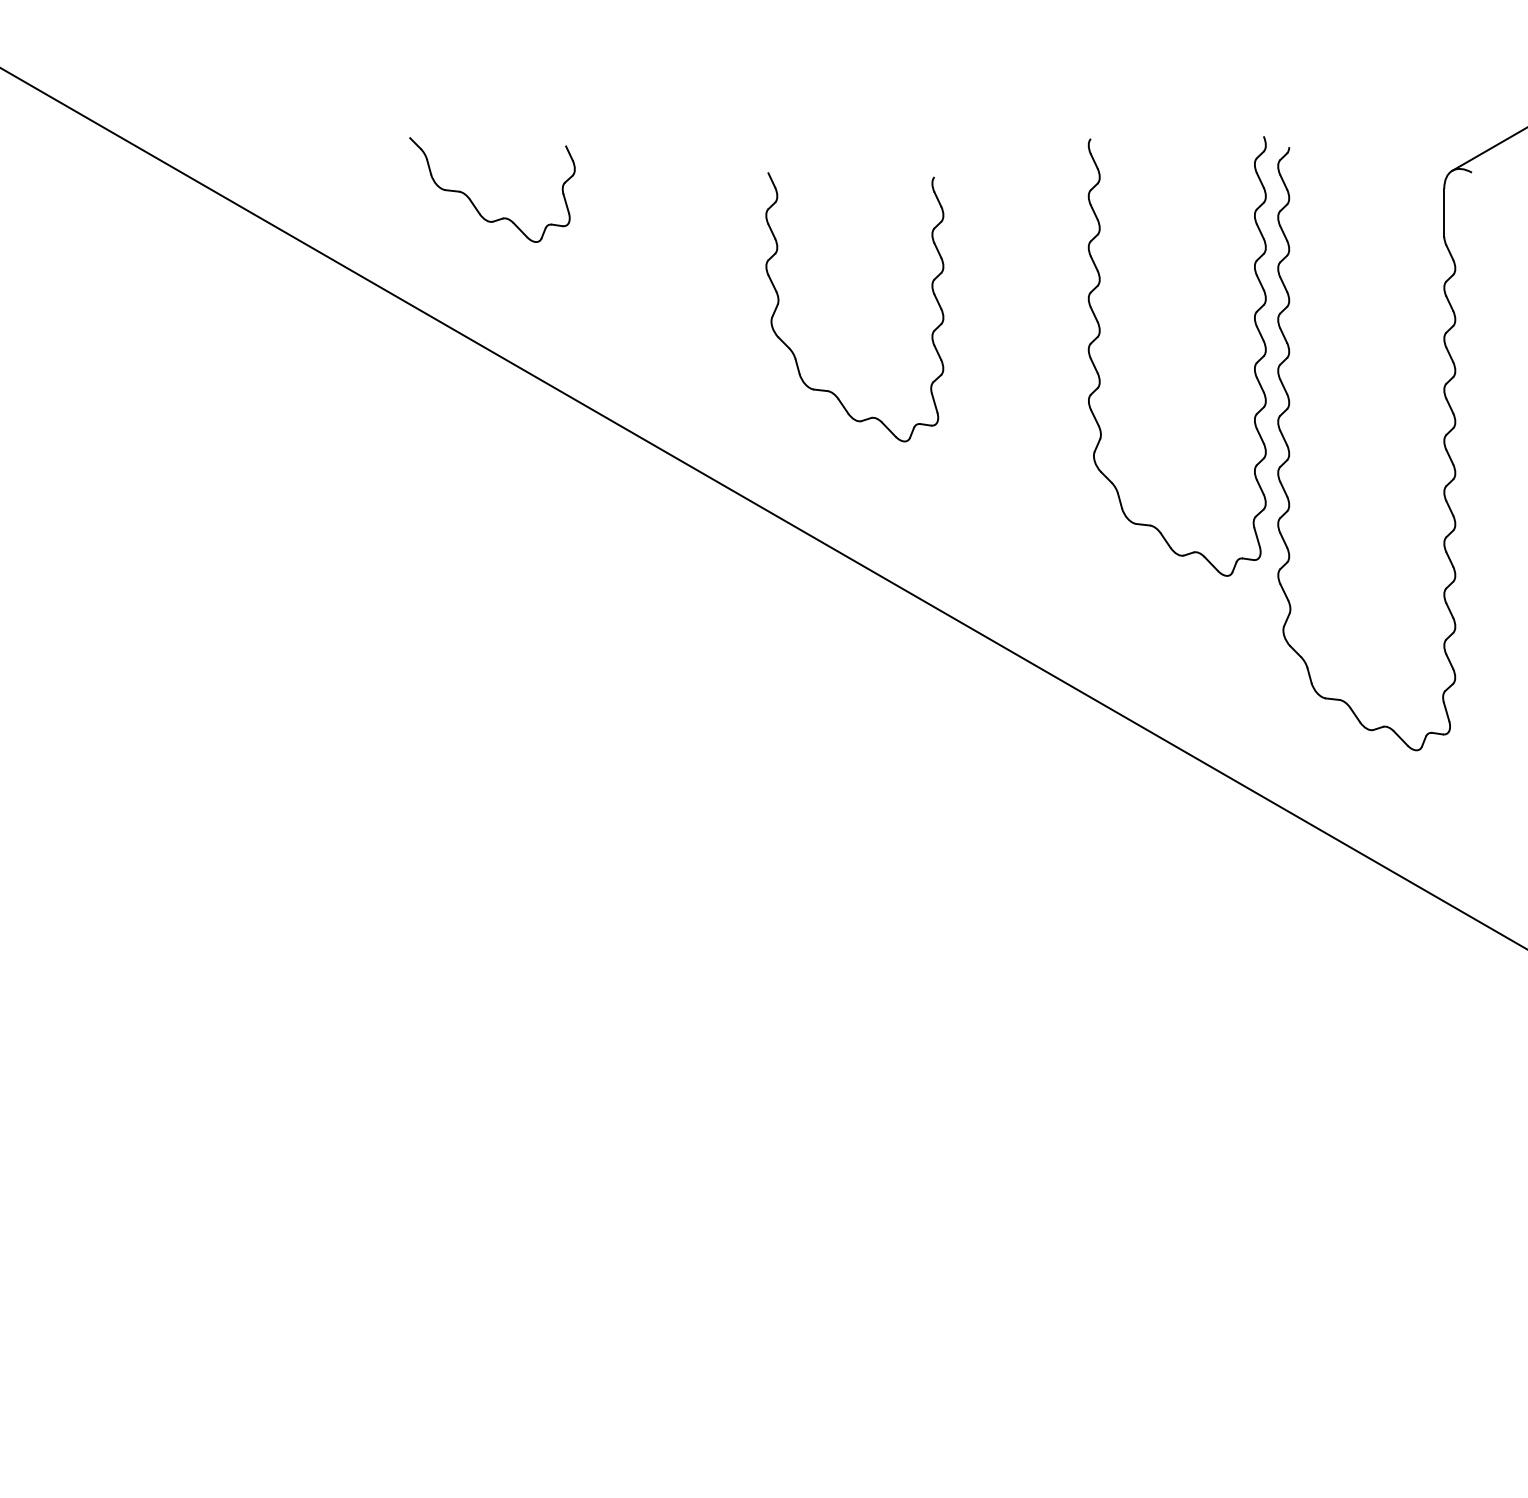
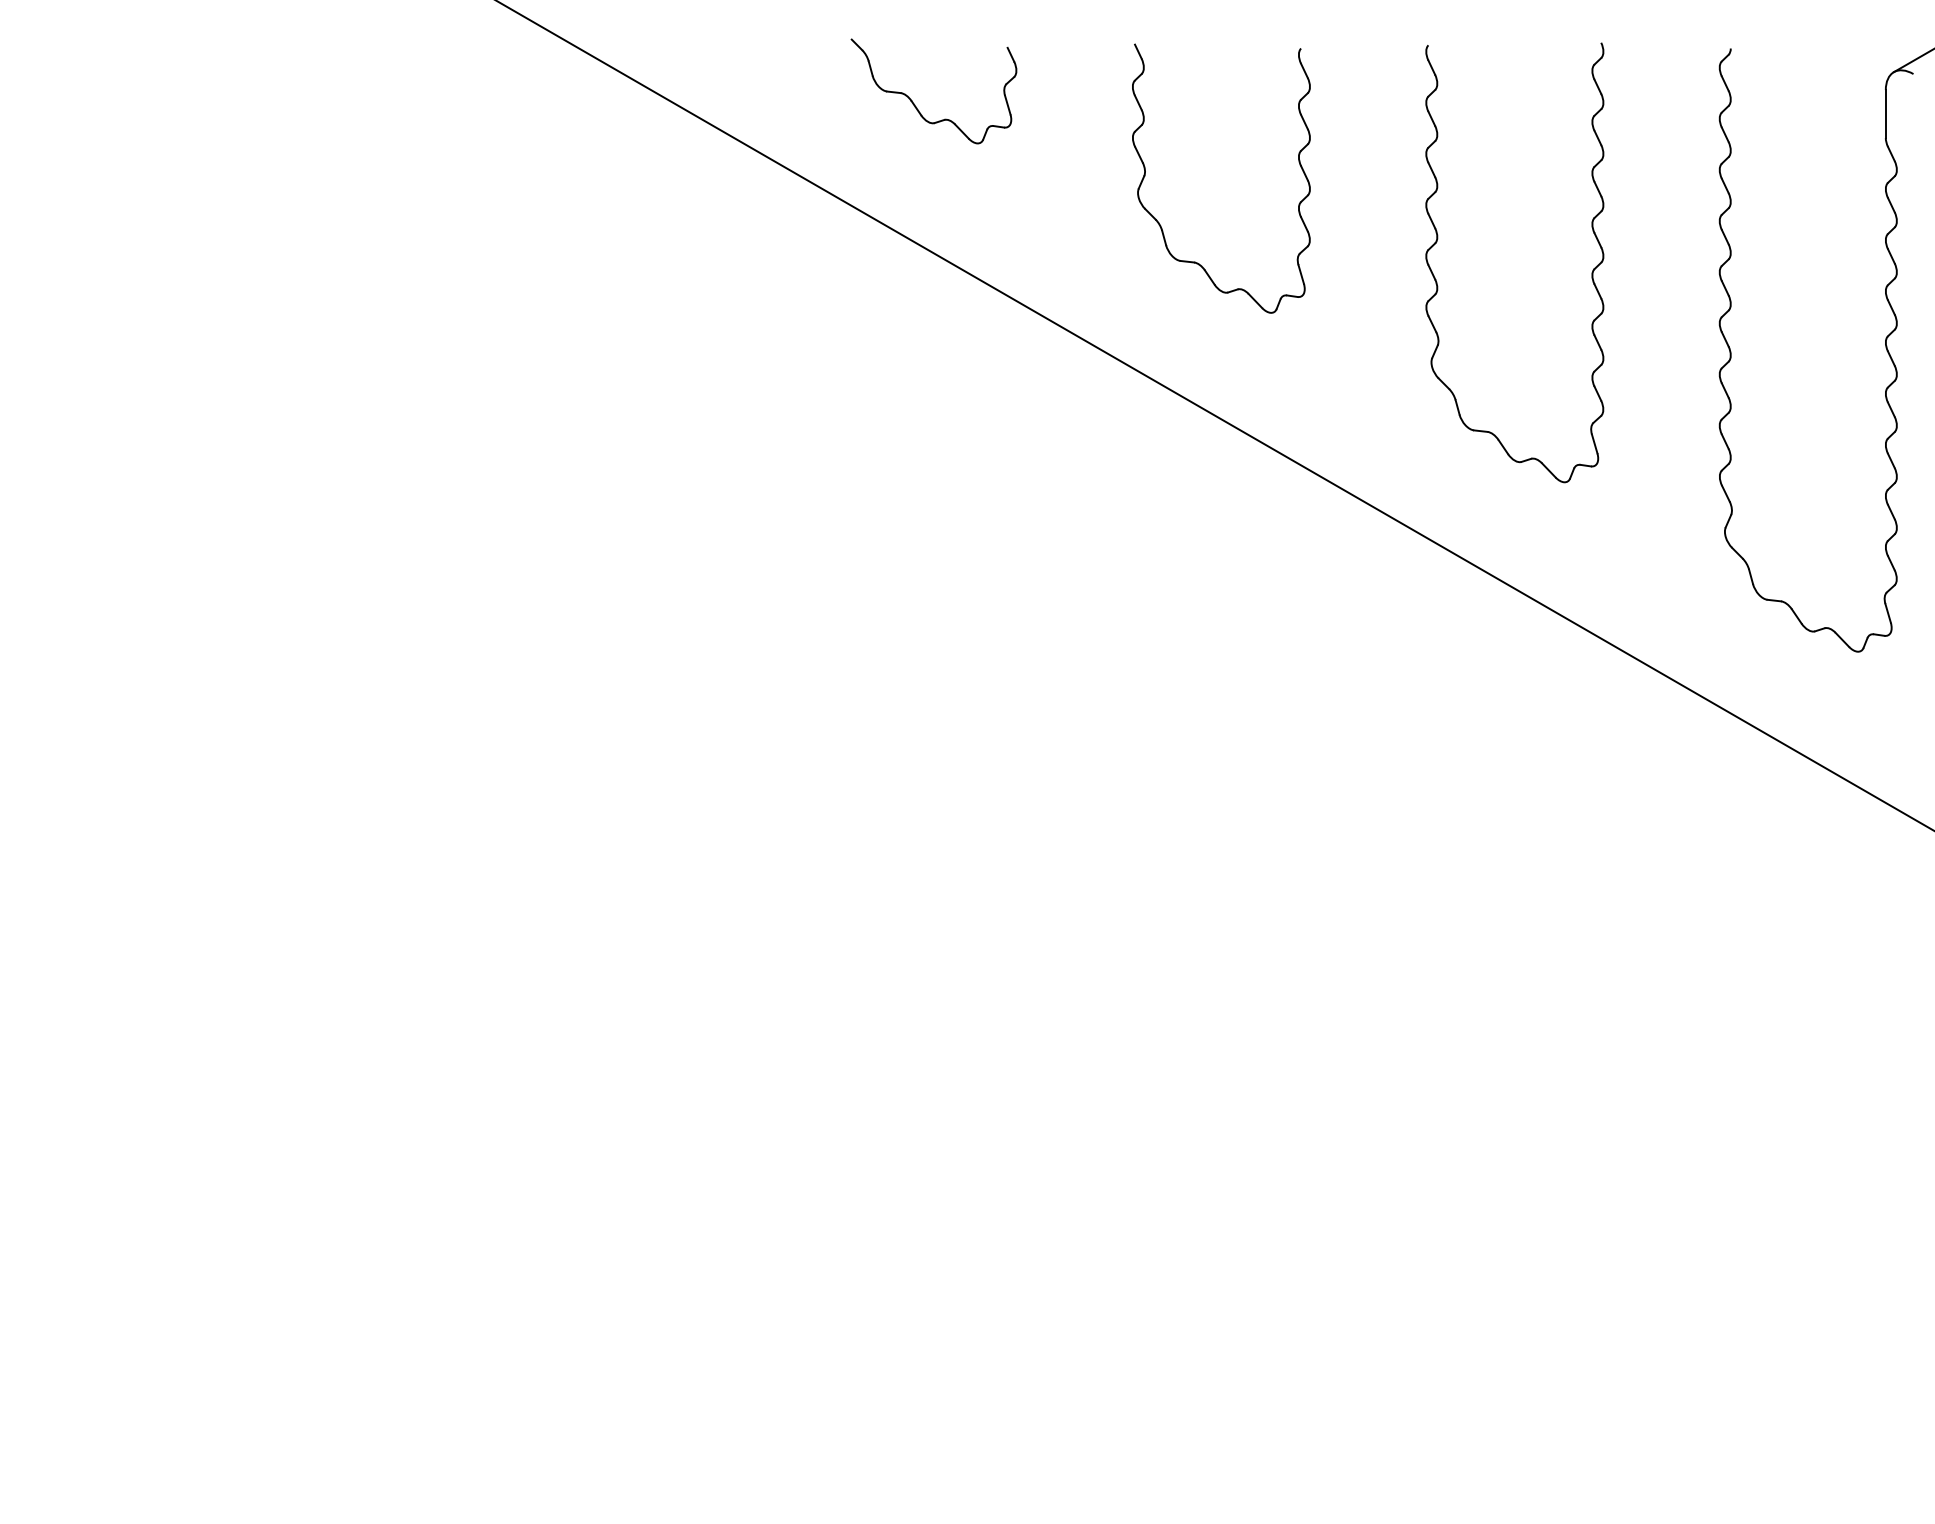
part: (778, 305) -> (1145, 176), moved
part: (1253, 366) -> (1591, 272), moved

